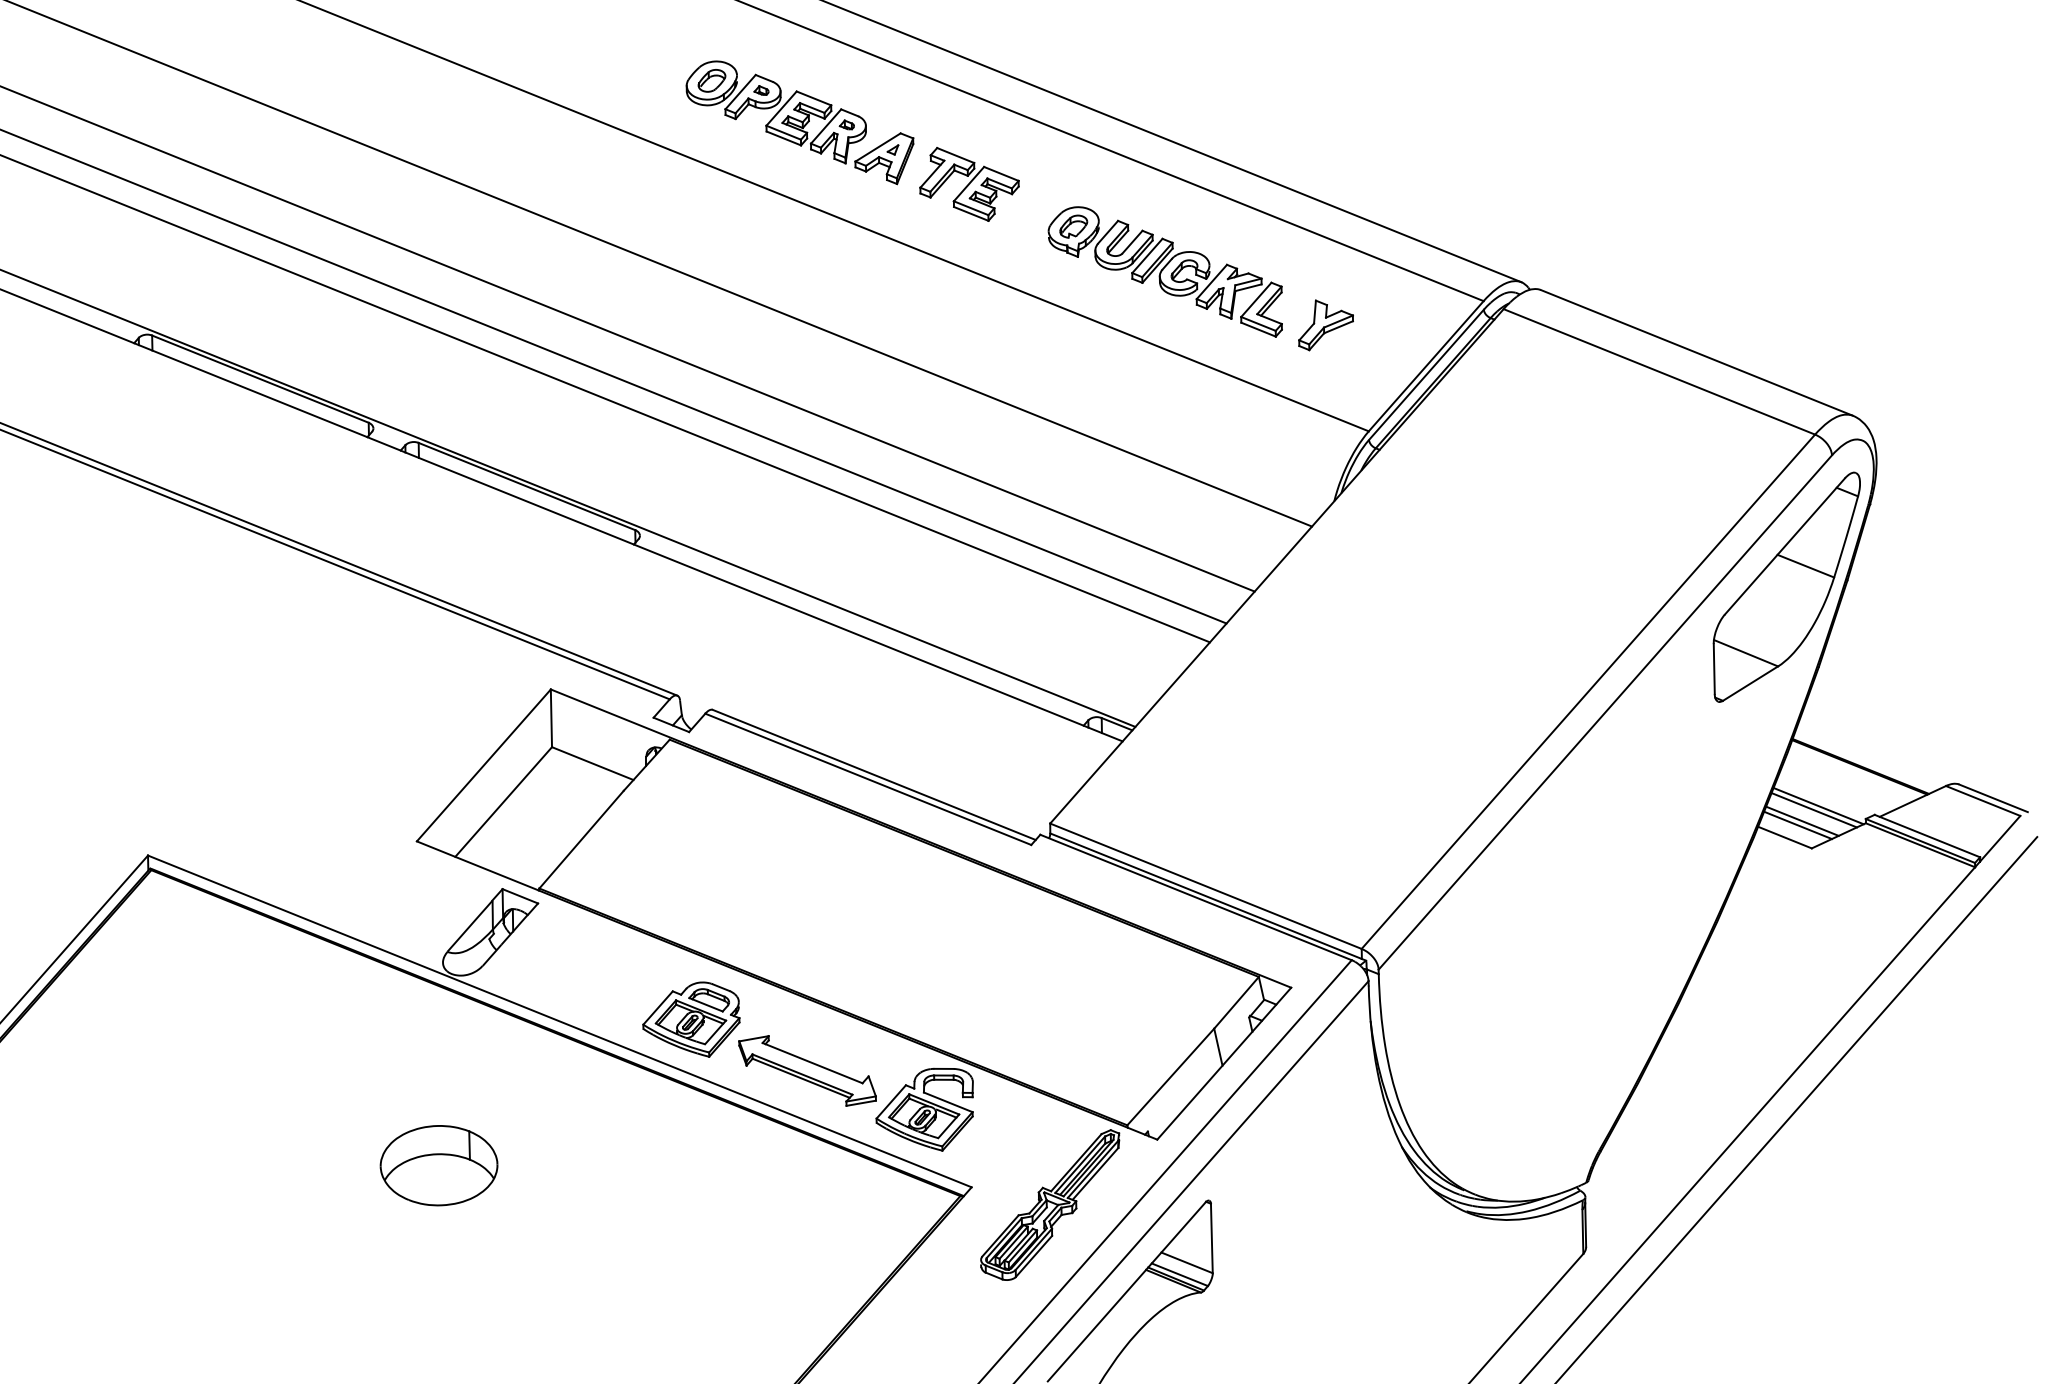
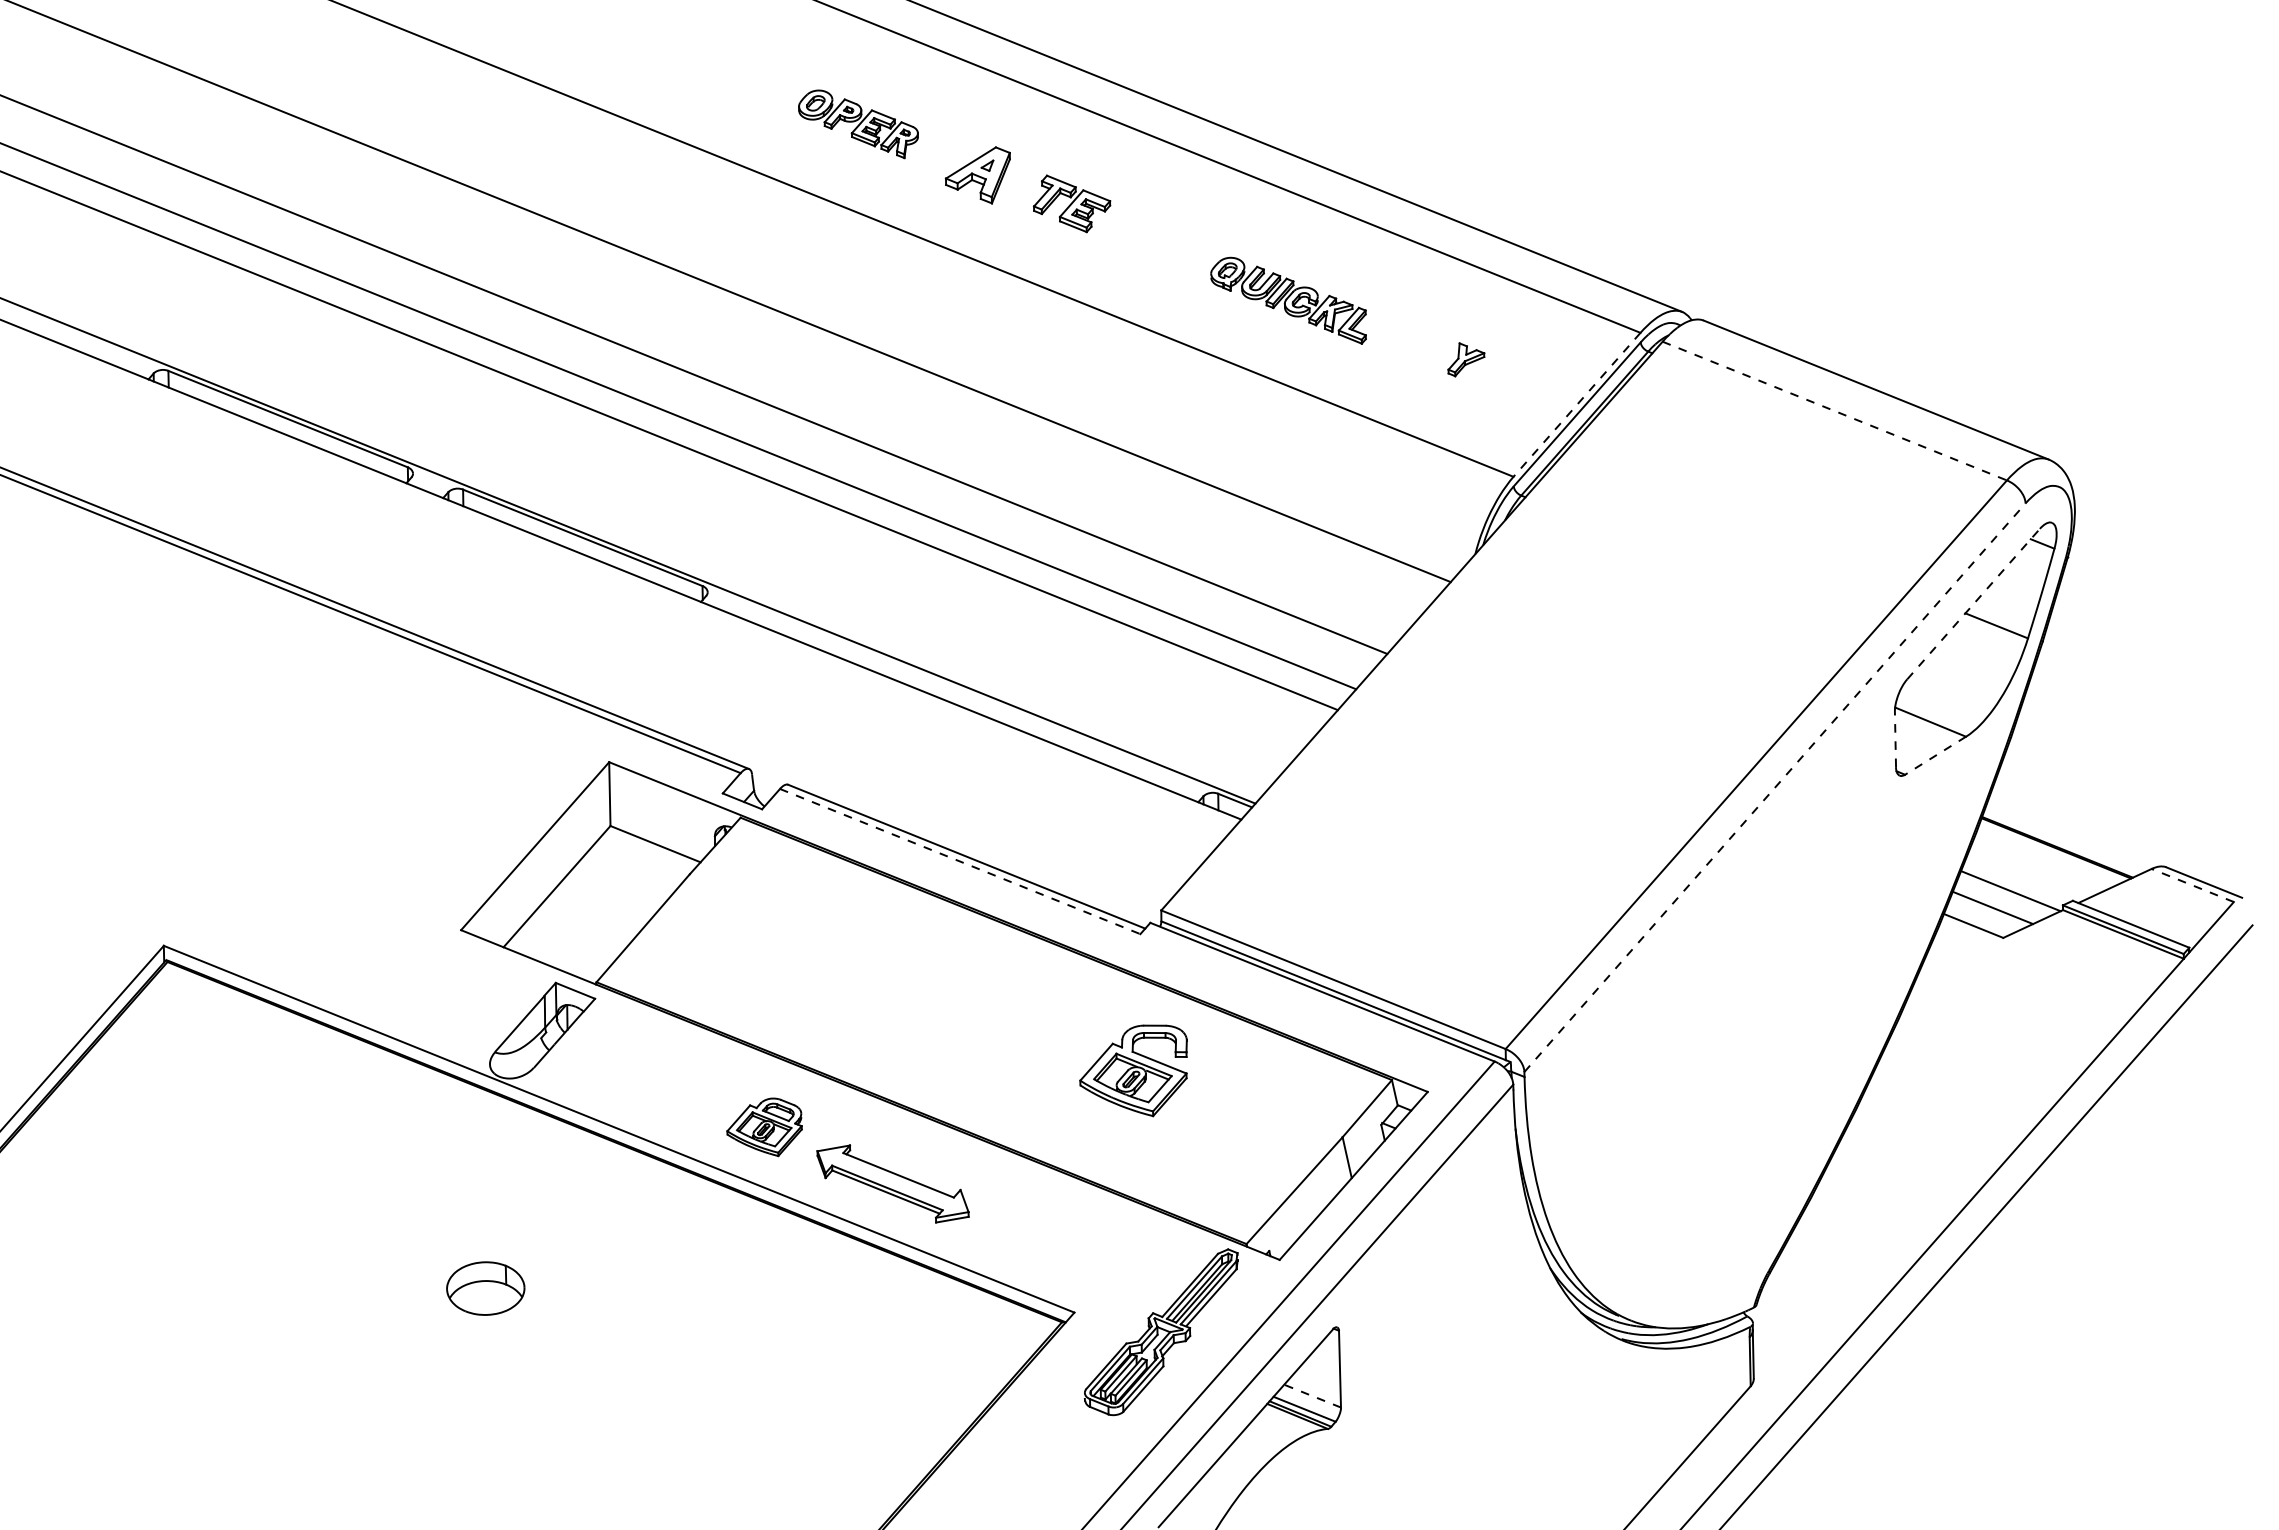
part: (776, 112) -> (858, 124), size x0.6
part: (968, 184) -> (1071, 203), size x0.7
part: (1165, 271) -> (1288, 300), size x0.6
part: (1326, 325) -> (1466, 359), size x0.6
line: (1426, 365) -> (1577, 404), solid -> dashed
line: (1659, 372) -> (1834, 411), solid -> dashed
line: (1784, 545) -> (1973, 603), solid -> dashed
line: (1714, 668) -> (1895, 739), solid -> dashed
line: (1750, 683) -> (1935, 755), solid -> dashed
line: (1605, 712) -> (1775, 787), solid -> dashed
line: (868, 779) -> (960, 861), solid -> dashed
line: (1982, 800) -> (2192, 885), solid -> dashed
line: (1813, 810) -> (2005, 895), removed
line: (1797, 825) -> (1987, 912), removed
part: (691, 1019) -> (764, 1127), size x0.7
part: (924, 1109) -> (1133, 1070), moved
part: (438, 1165) -> (485, 1288), size x0.6
line: (1186, 1263) -> (1312, 1396), solid -> dashed

